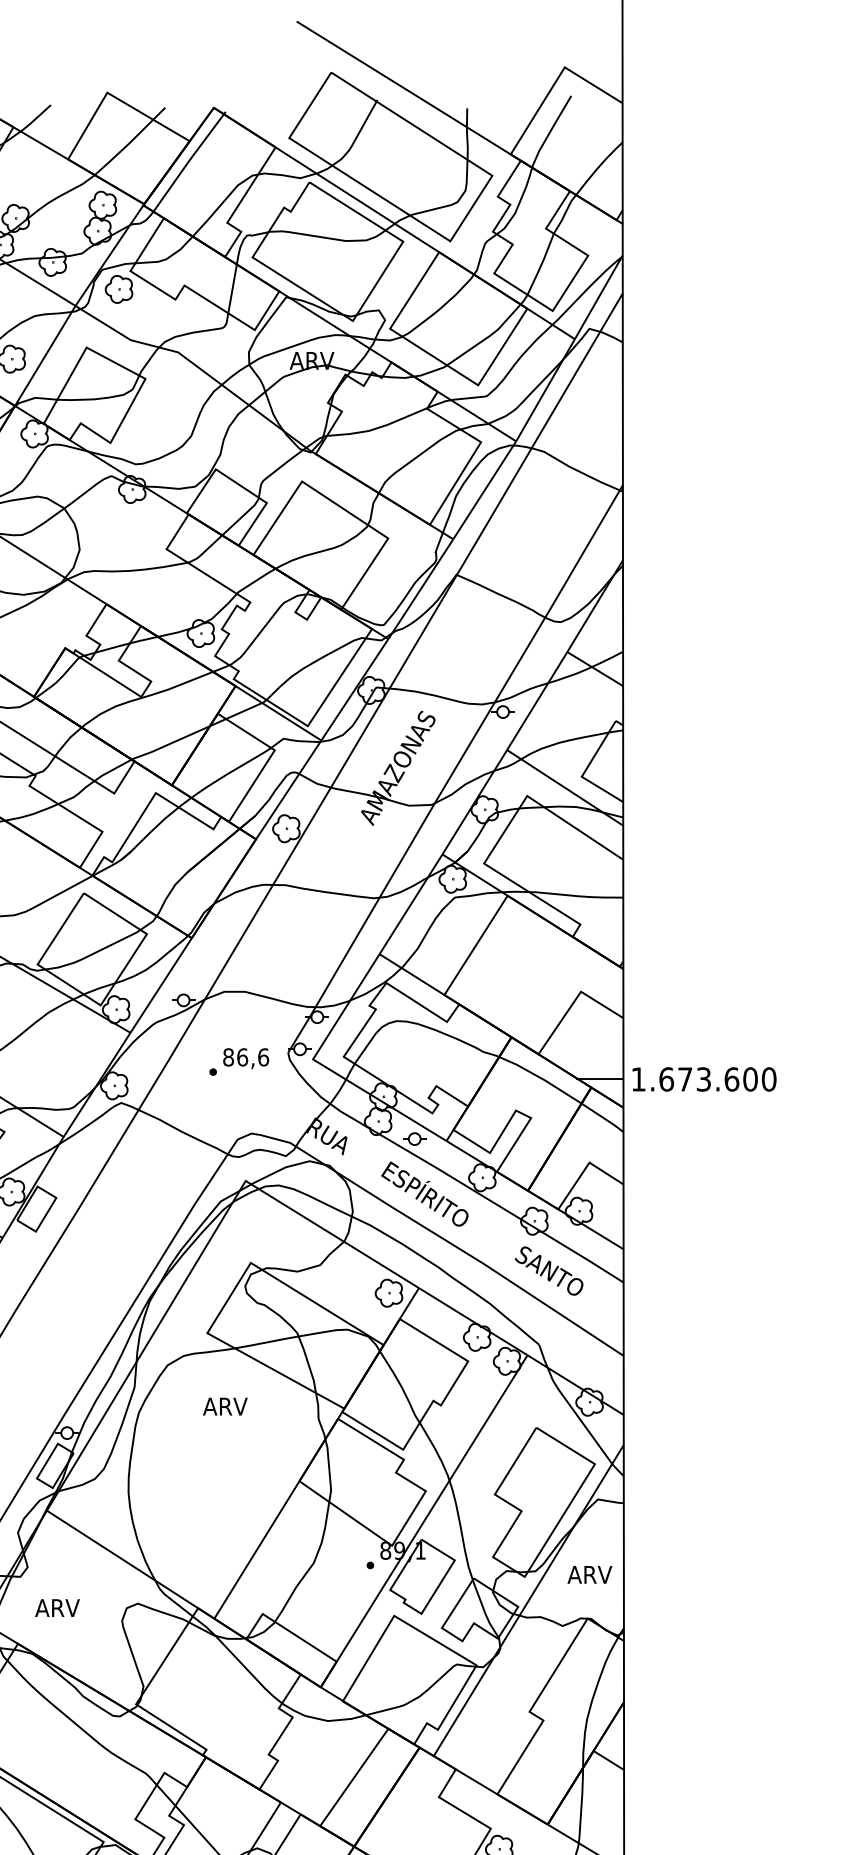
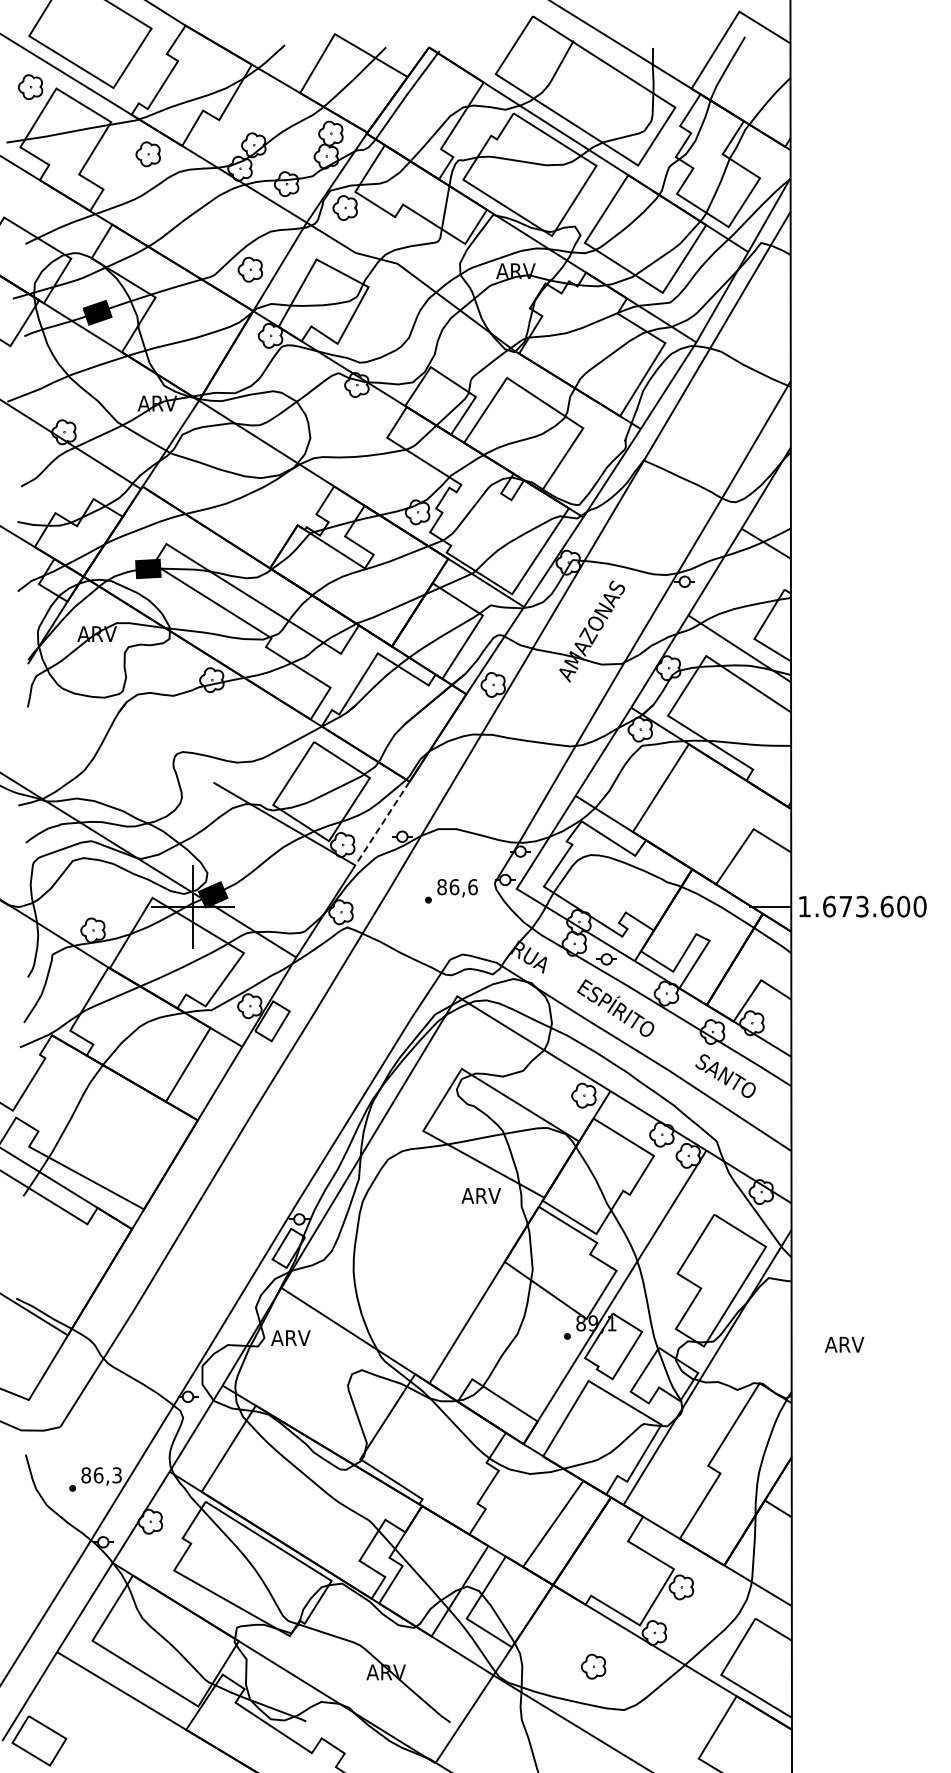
line: (161, 985) -> (382, 823), solid -> dashed
text: (224, 1406) -> (480, 1195), moved
text: (589, 1574) -> (844, 1344), moved
text: (57, 1607) -> (290, 1337), moved

